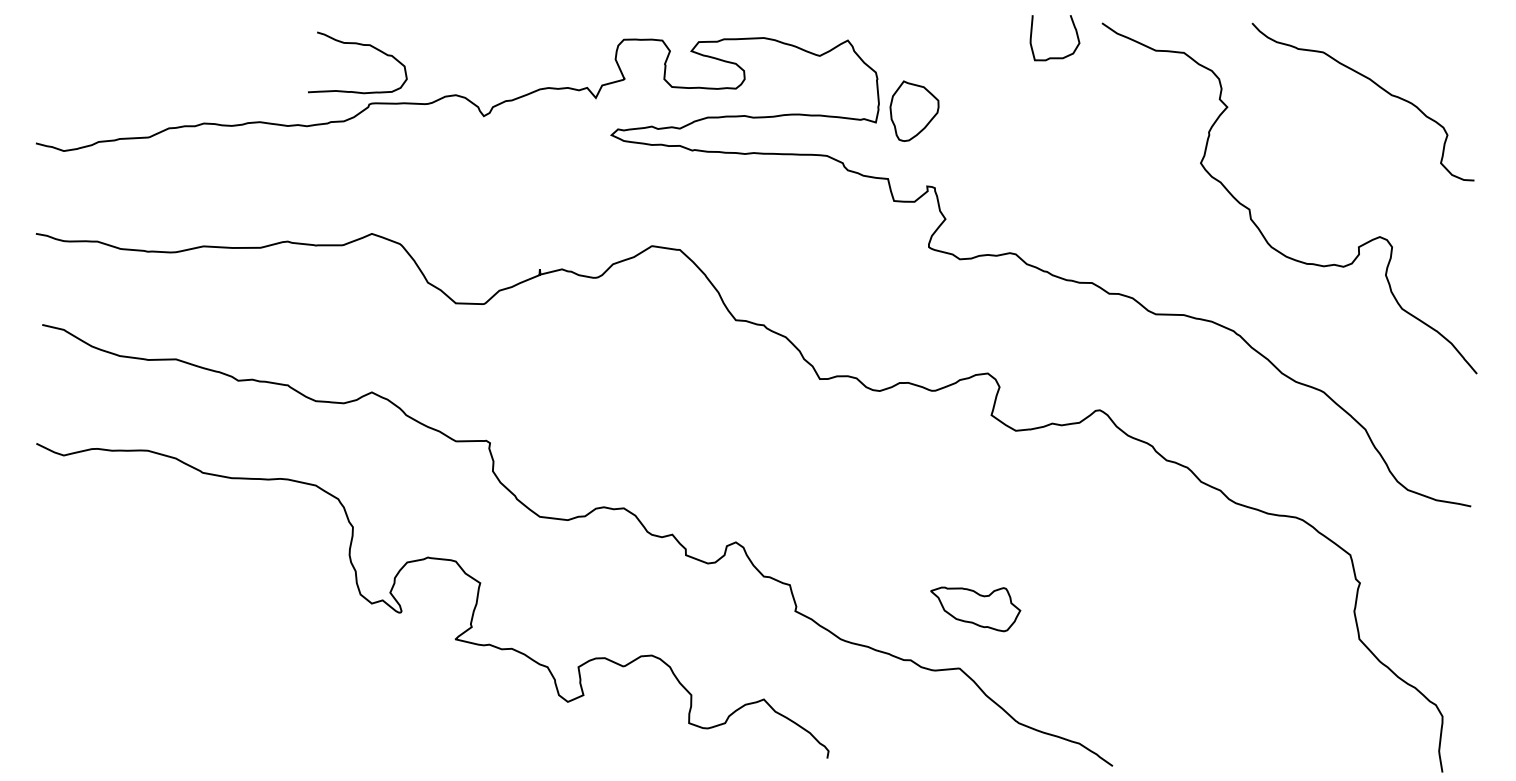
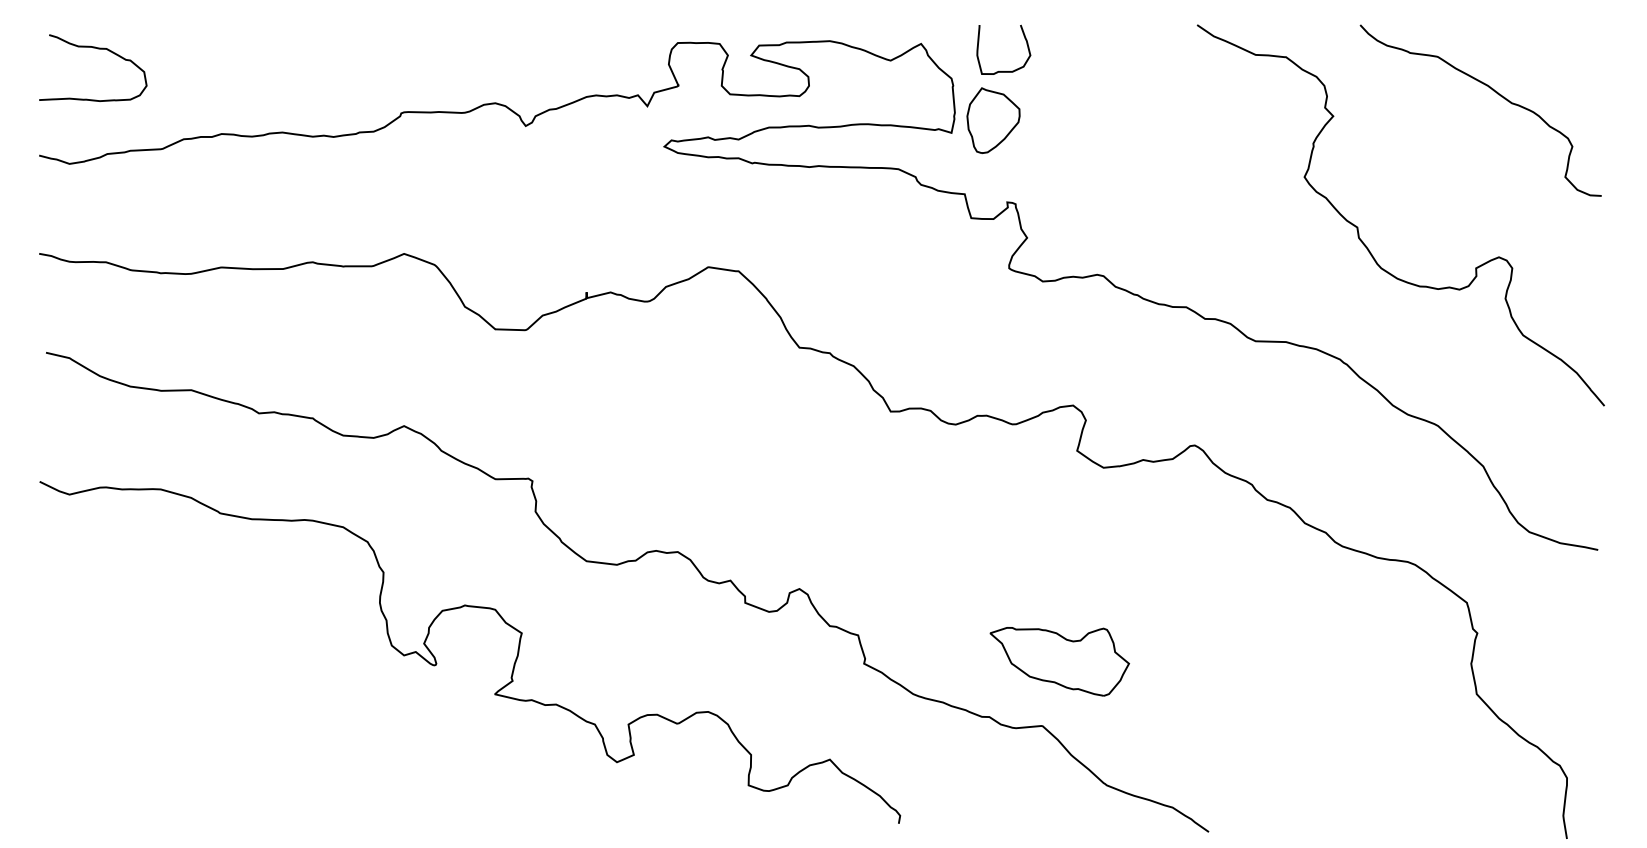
curve: (360, 45) -> (96, 49), moved
curve: (1054, 57) -> (1003, 70), moved
part: (975, 609) -> (1059, 661), size x1.43

